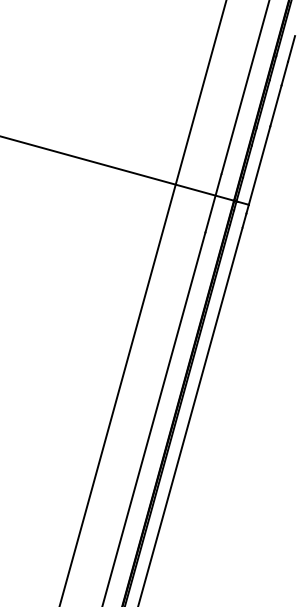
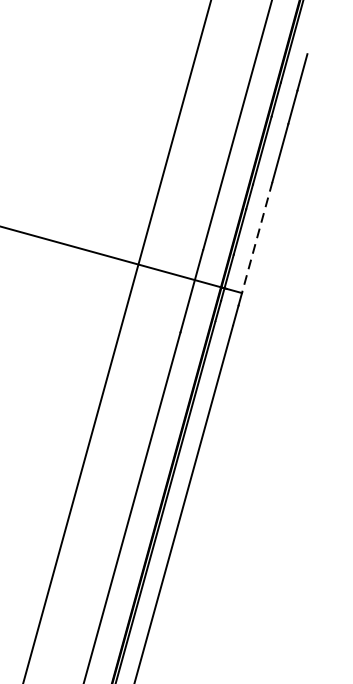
line: (259, 165) -> (257, 237), solid -> dashed

